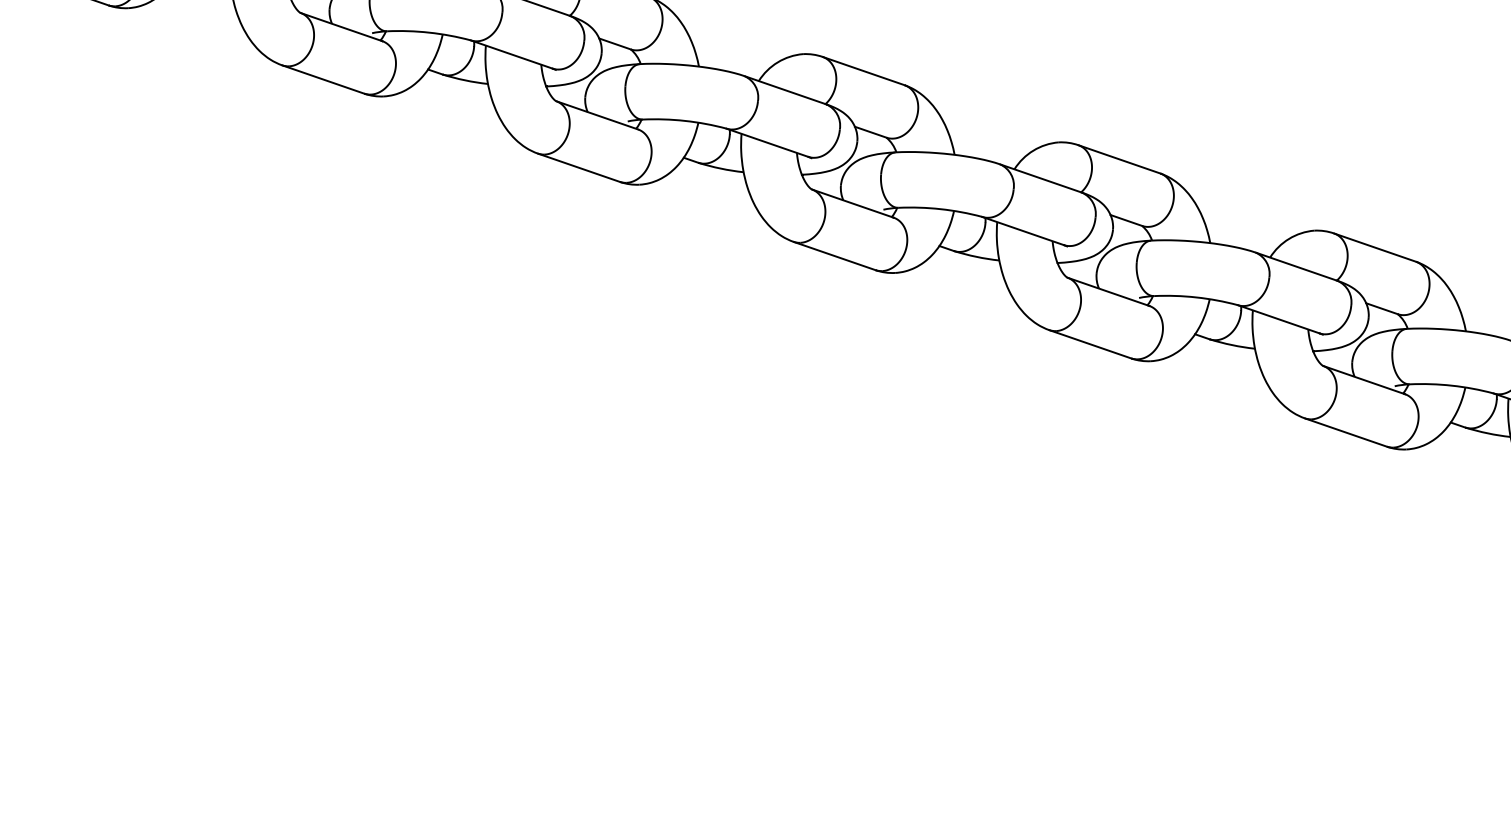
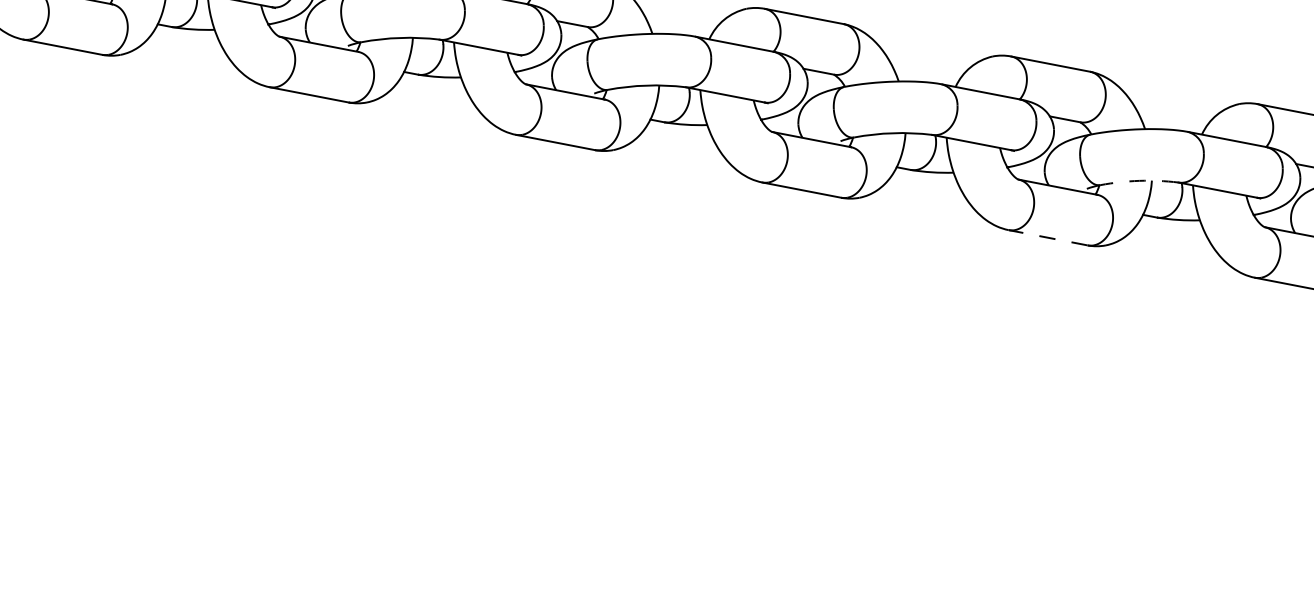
arc: (1451, 385) -> (1138, 180), solid -> dashed
line: (1345, 432) -> (1047, 237), solid -> dashed

